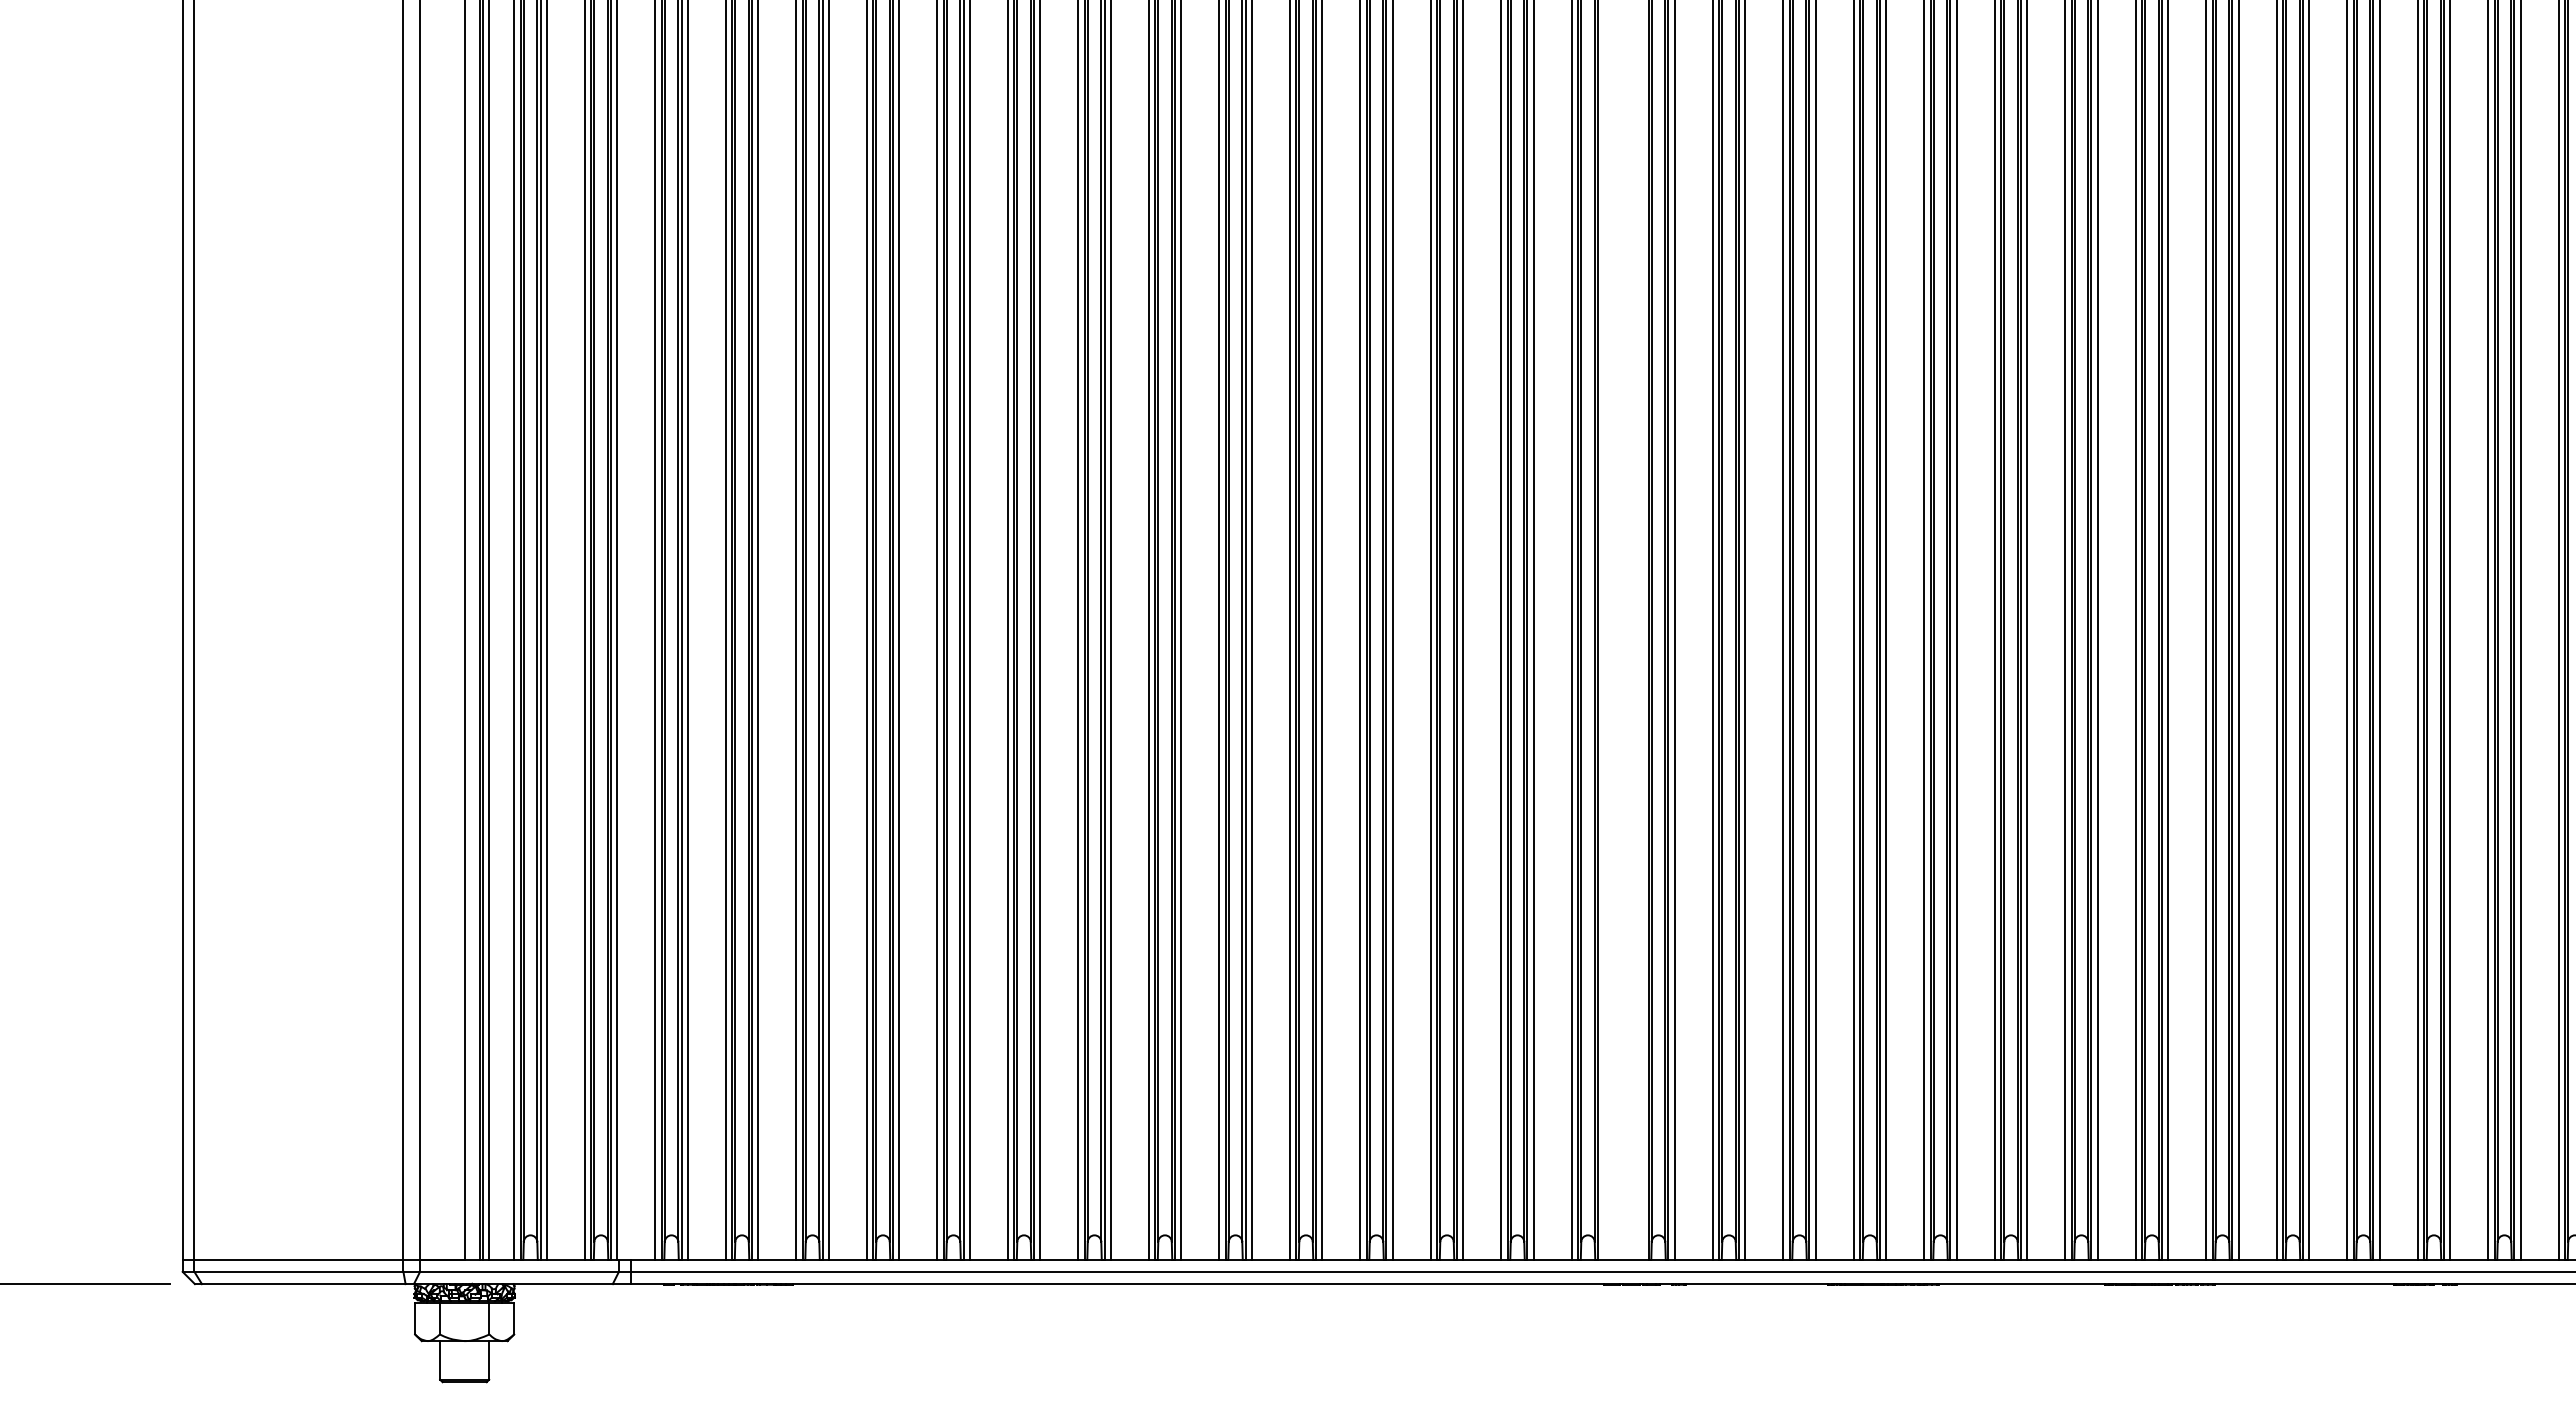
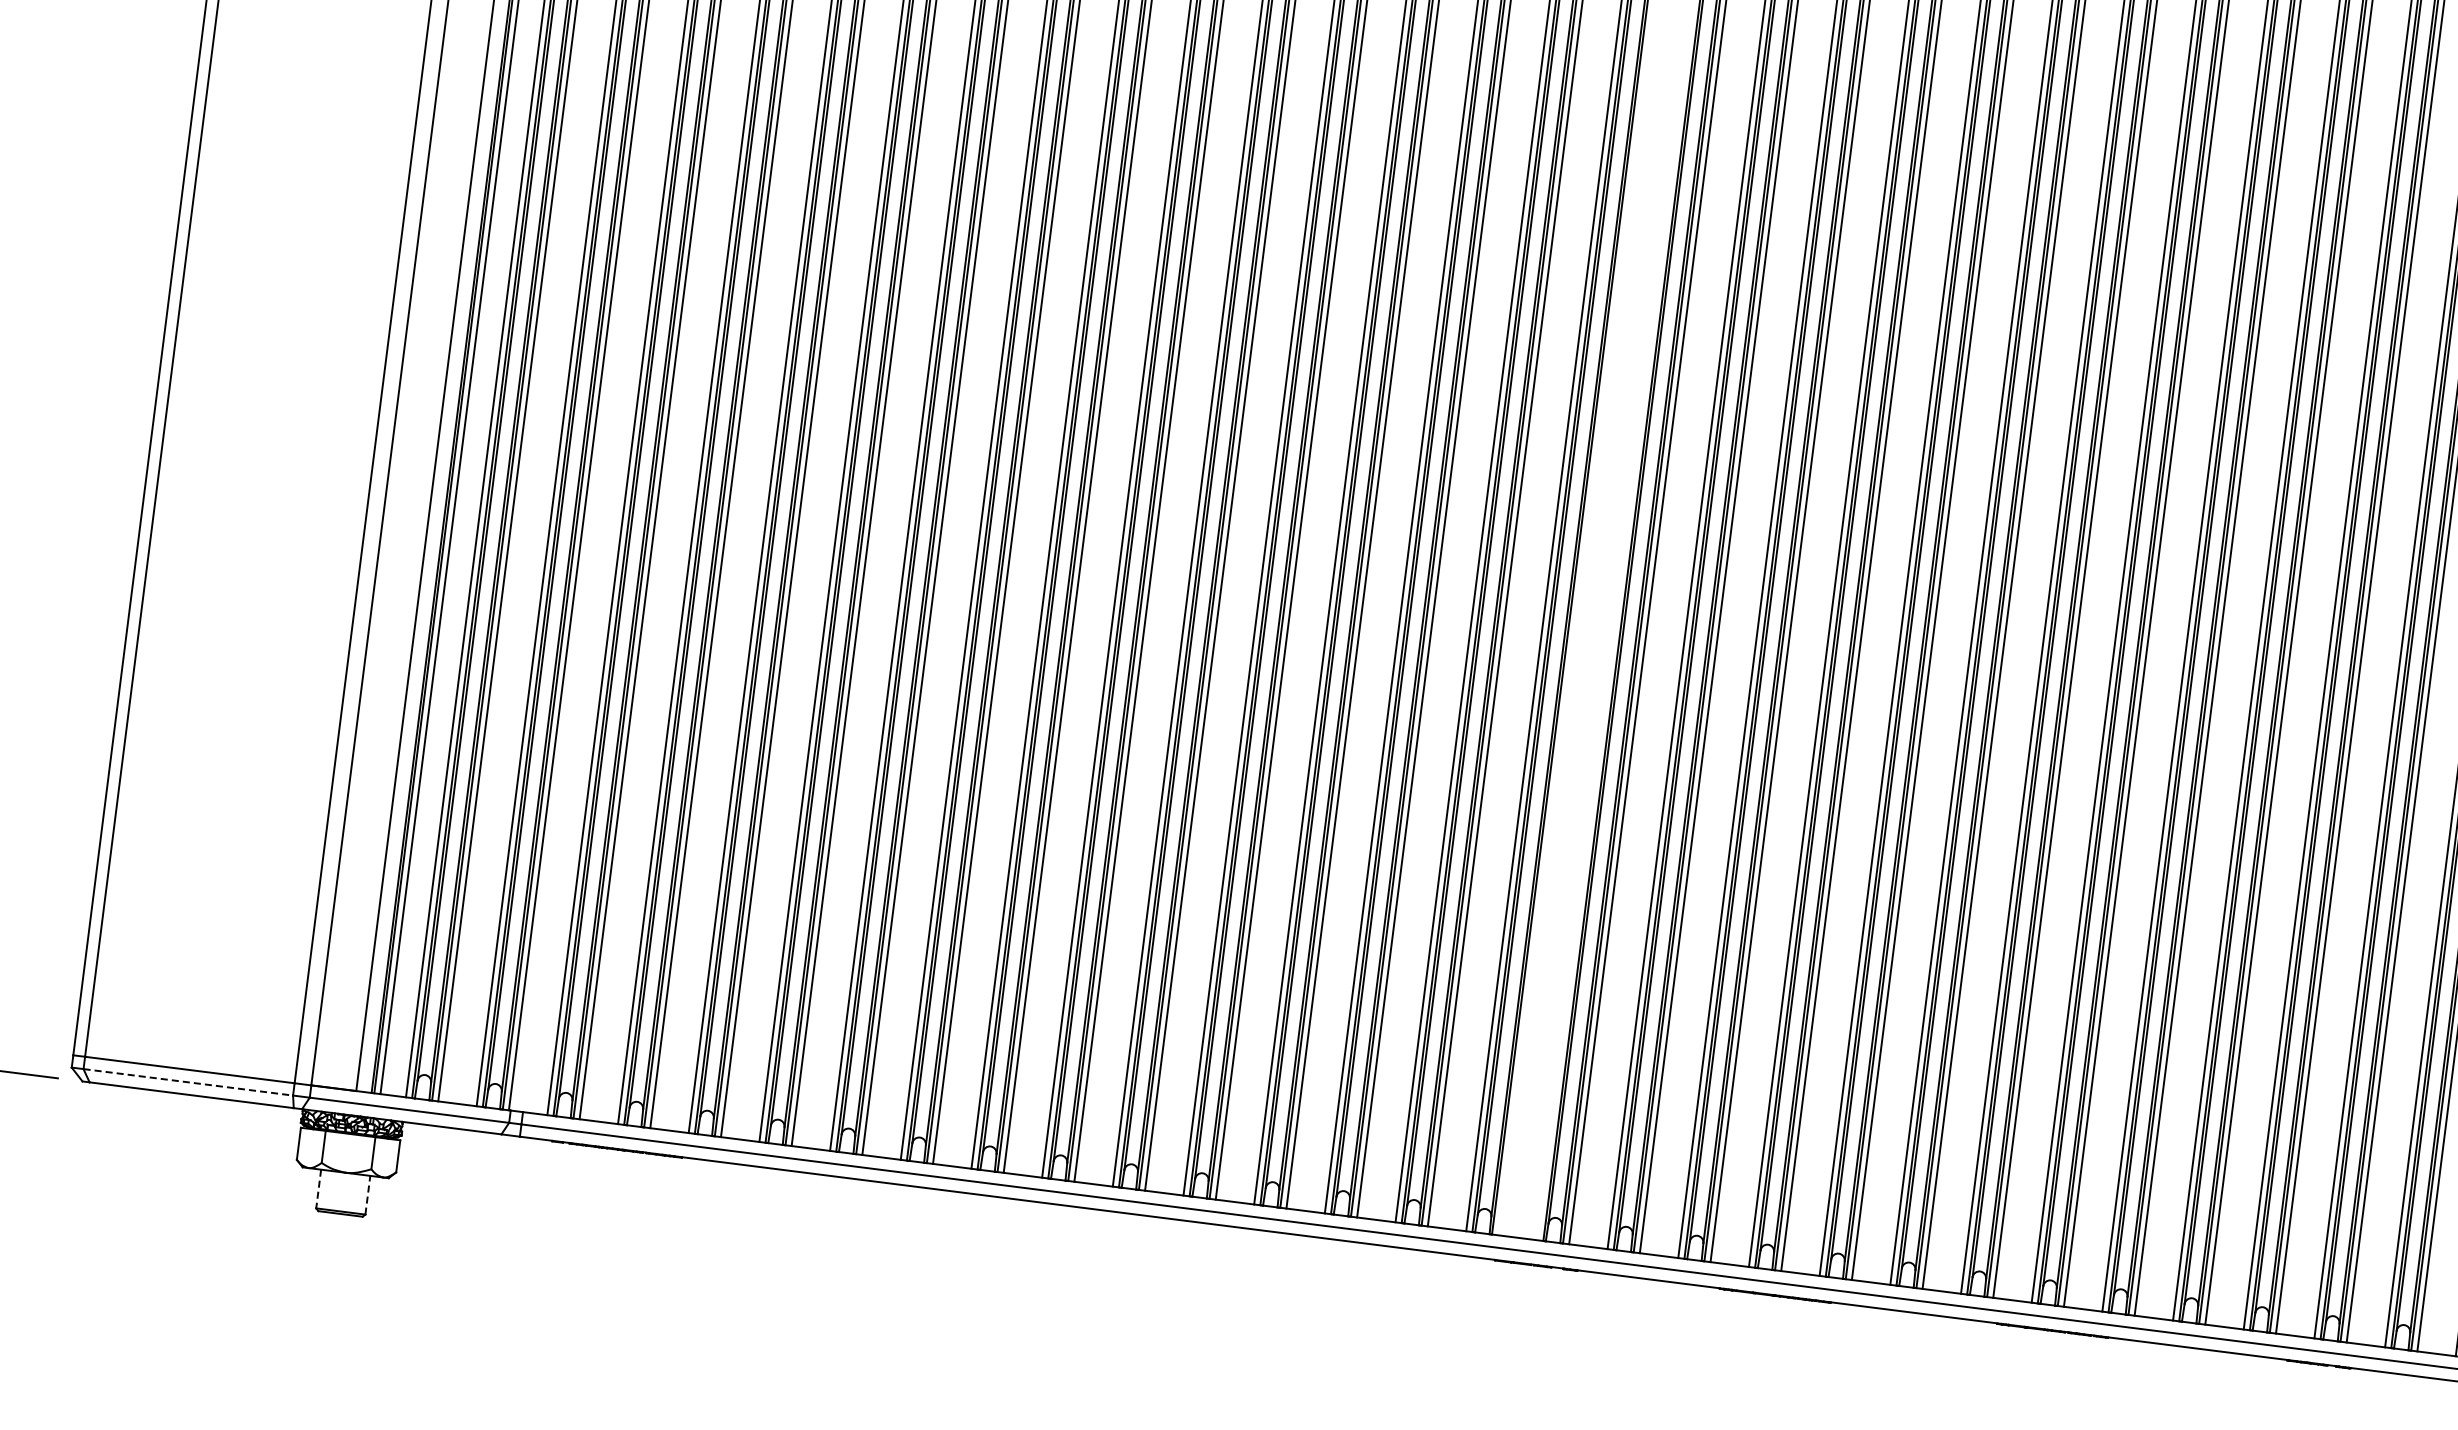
line: (299, 1271) -> (188, 1082), solid -> dashed
line: (489, 1359) -> (368, 1194), solid -> dashed
line: (440, 1360) -> (319, 1189), solid -> dashed

